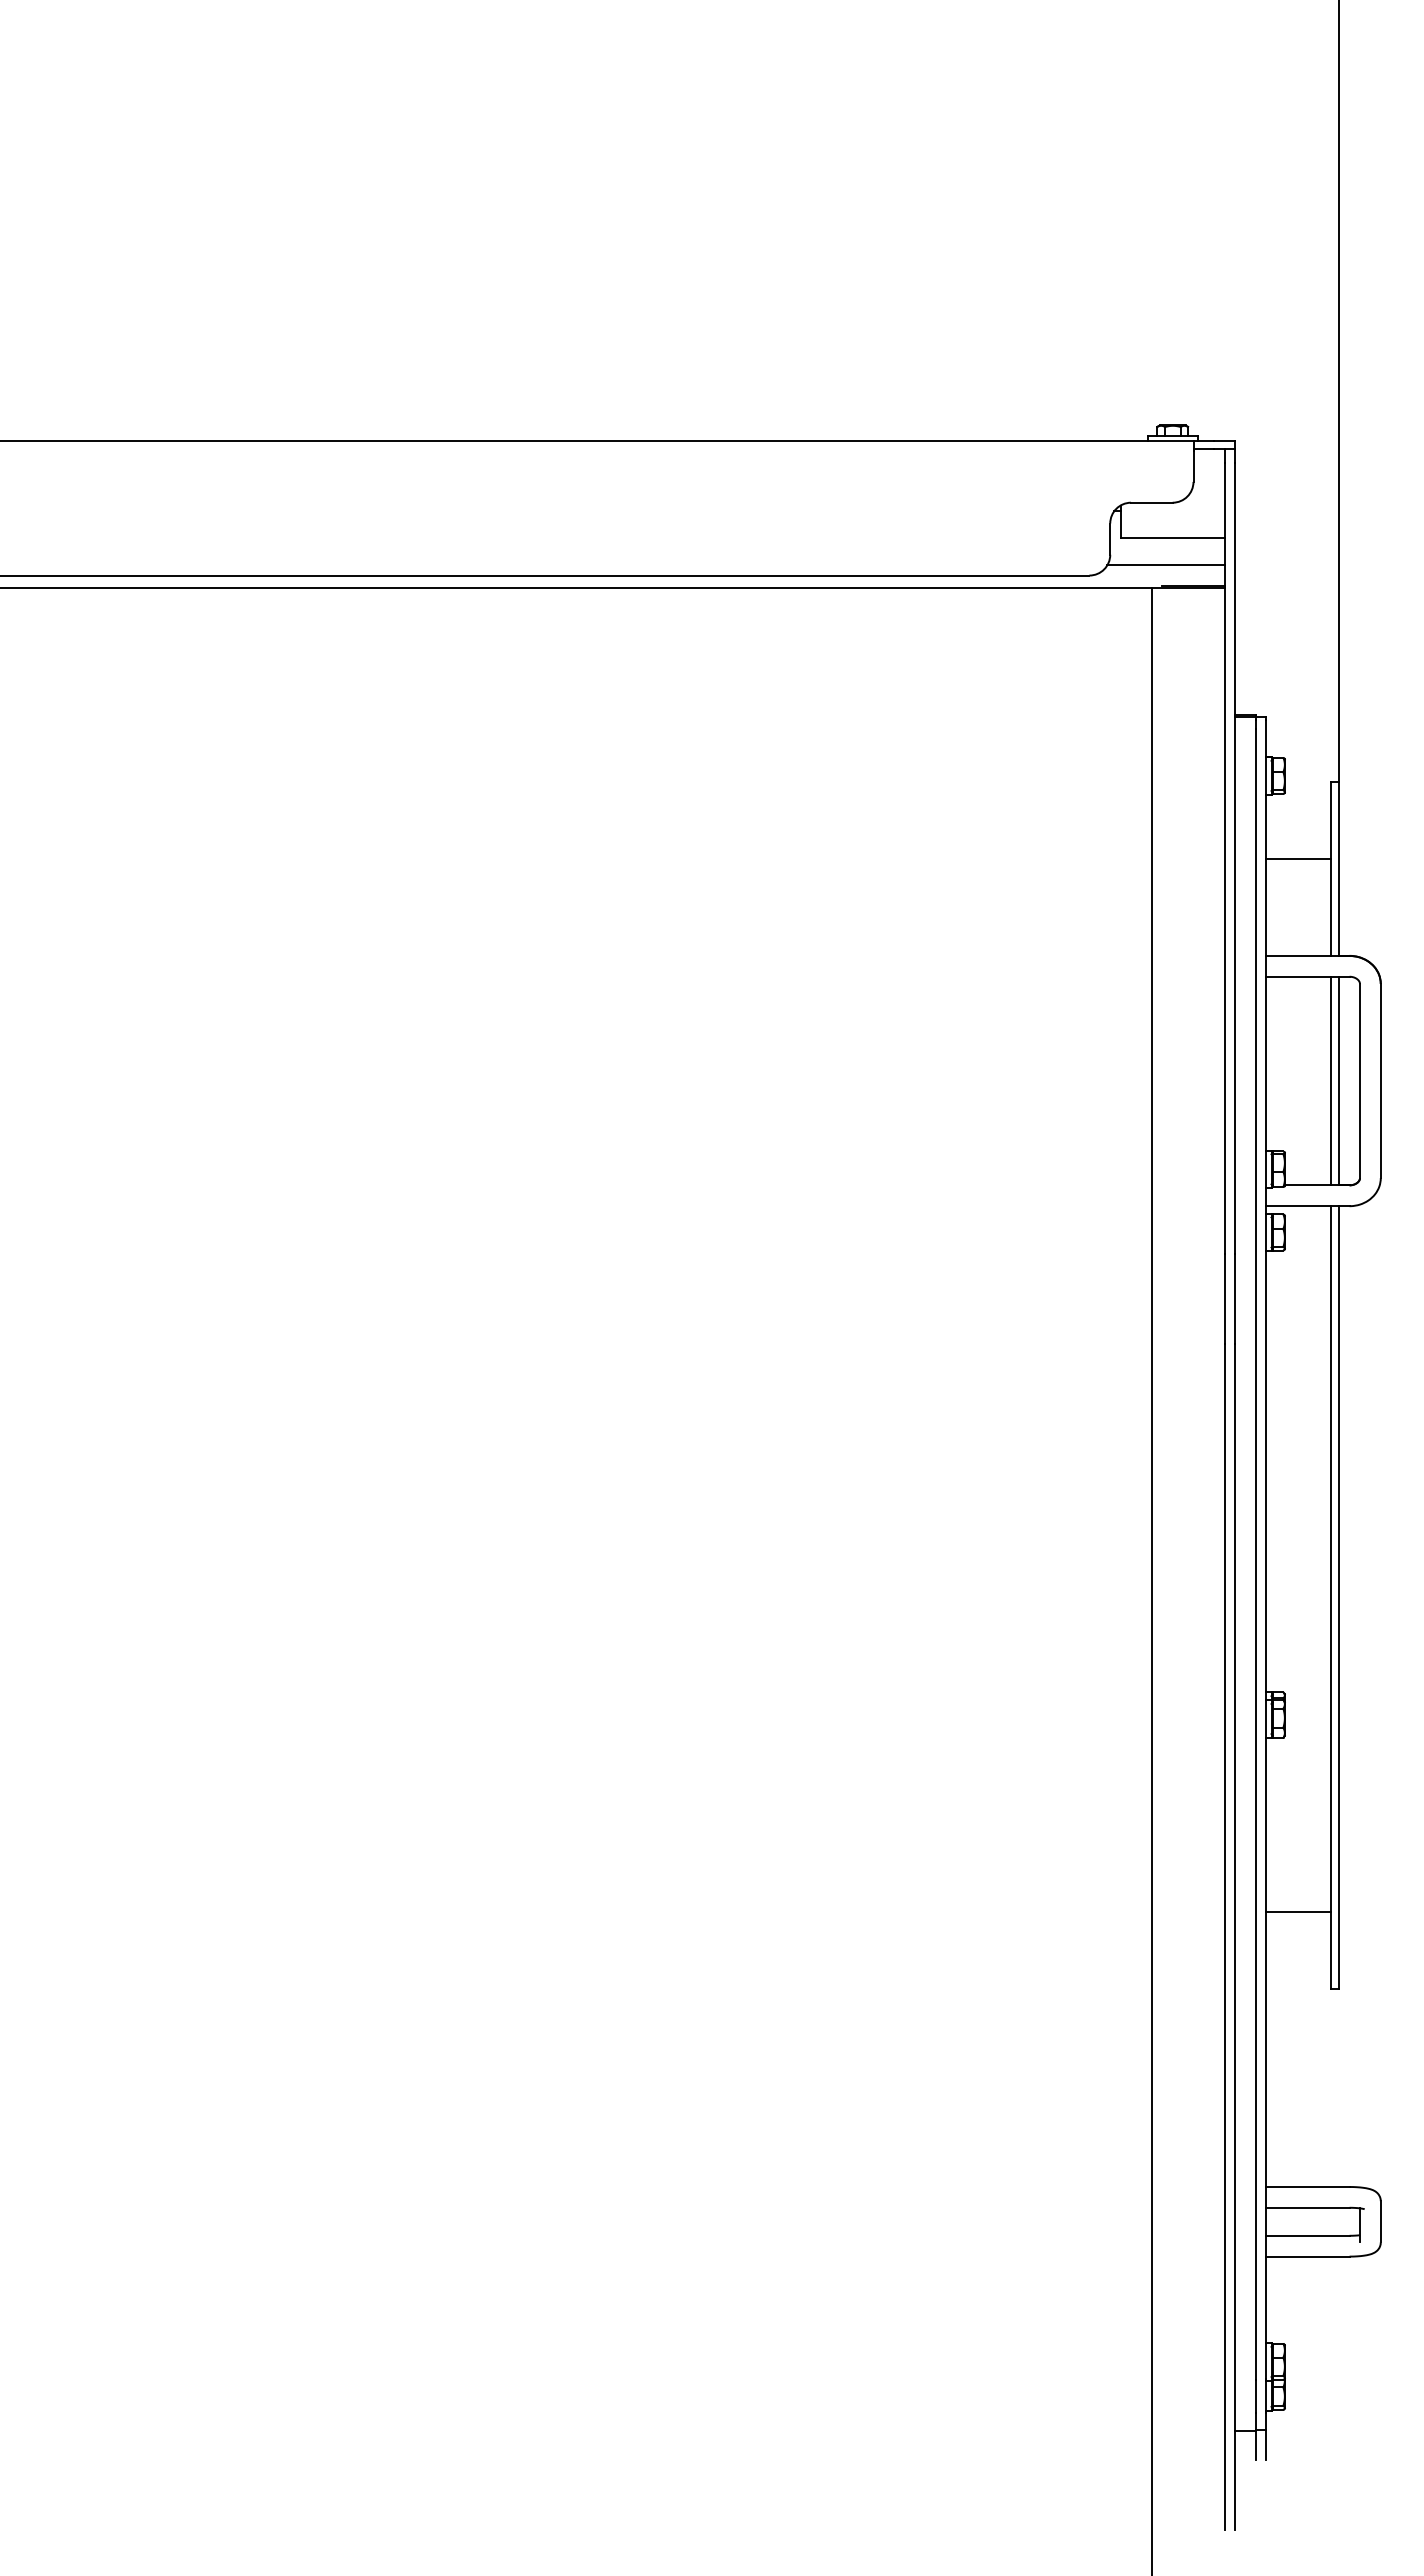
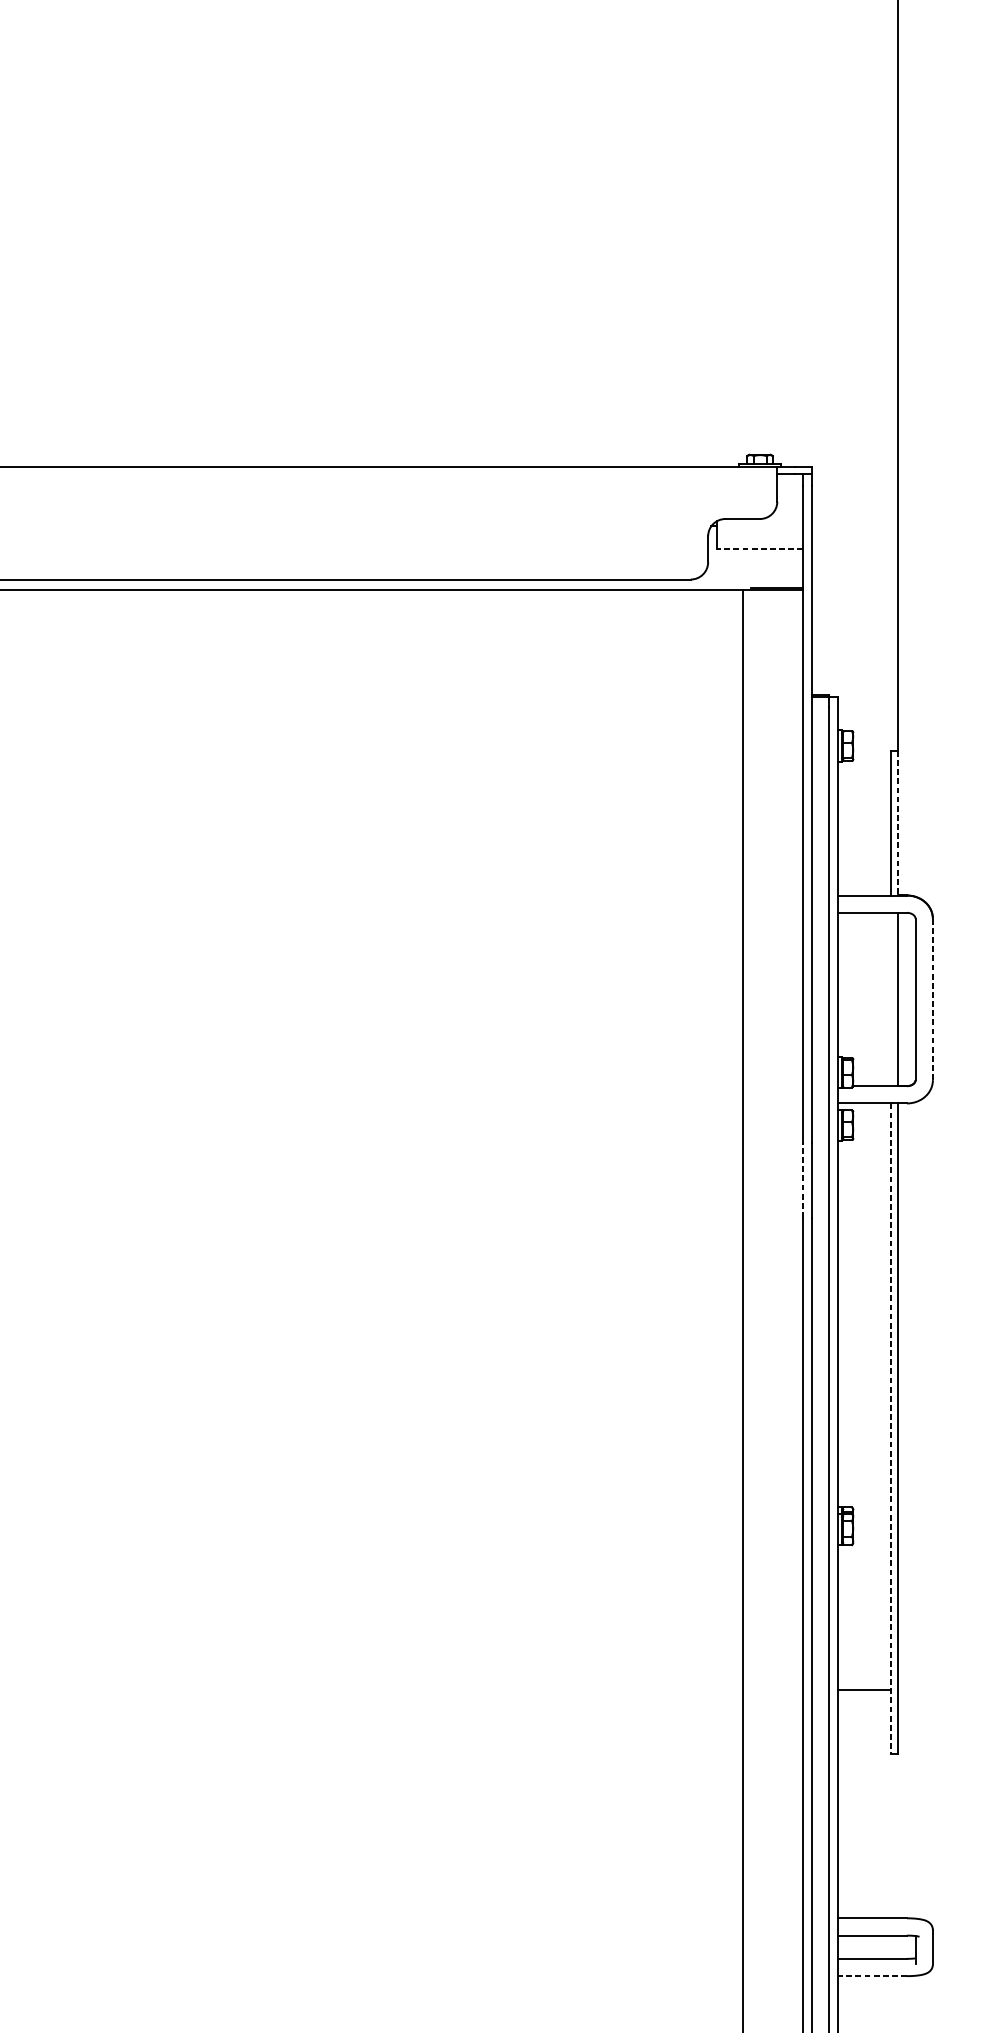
line: (1172, 538) -> (759, 548), solid -> dashed
line: (1165, 565) -> (754, 571), removed
line: (1298, 858) -> (864, 814), removed
line: (1339, 869) -> (898, 823), solid -> dashed
line: (1330, 1080) -> (891, 999), removed
line: (1380, 1081) -> (932, 999), solid -> dashed
line: (1224, 1298) -> (803, 1180), solid -> dashed
line: (1330, 1598) -> (891, 1429), solid -> dashed
line: (1307, 2256) -> (872, 1976), solid -> dashed

